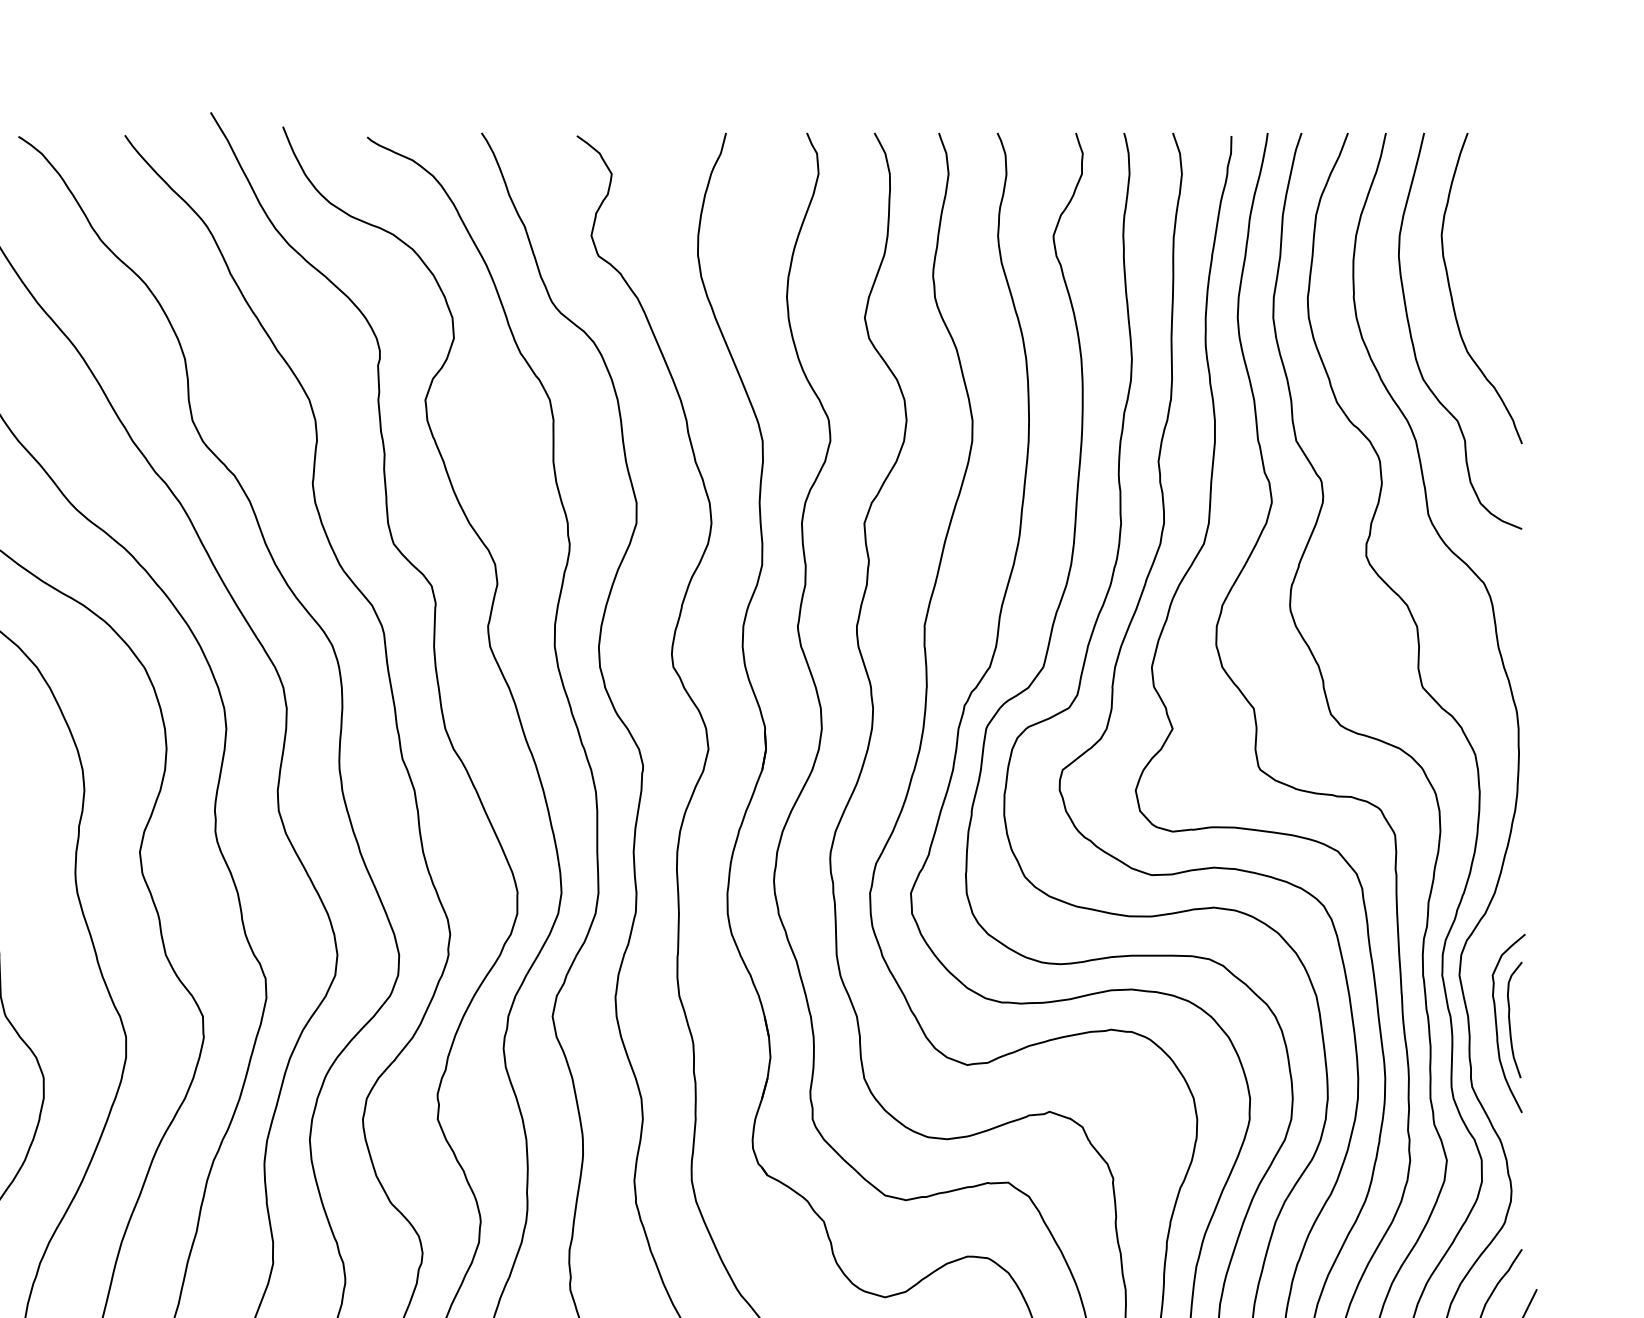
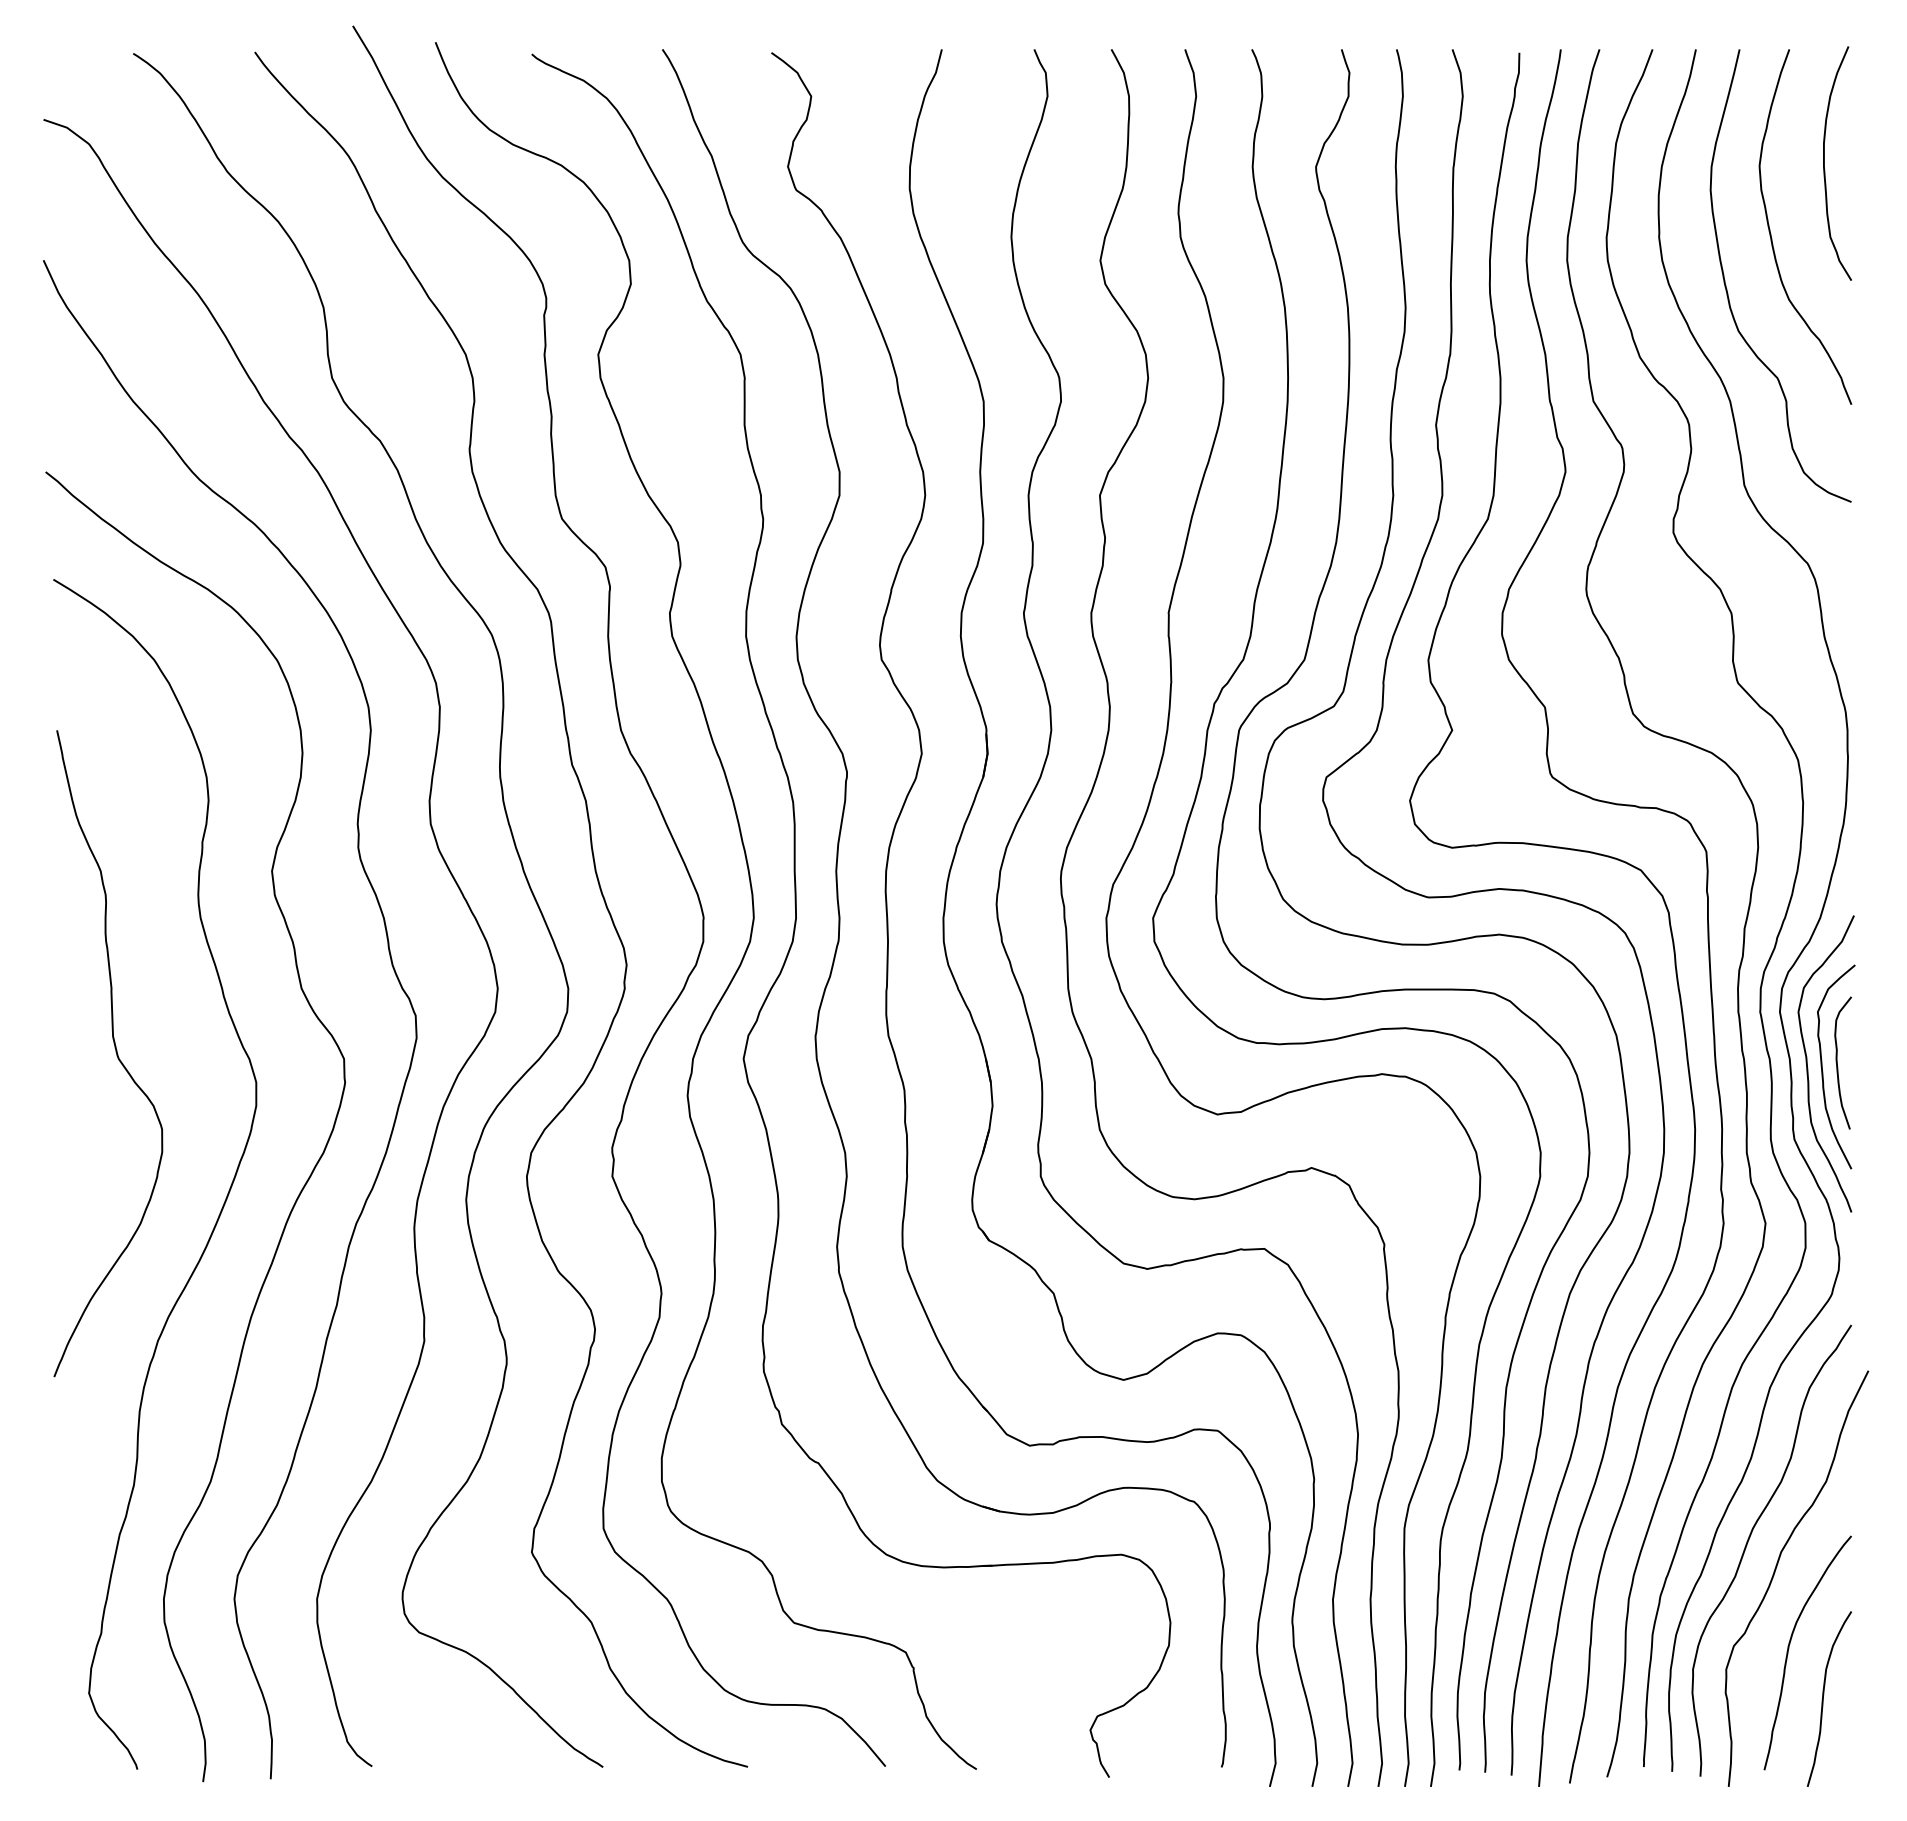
curve: (1498, 232) -> (1824, 163), added
curve: (1484, 1024) -> (1808, 1068), added

